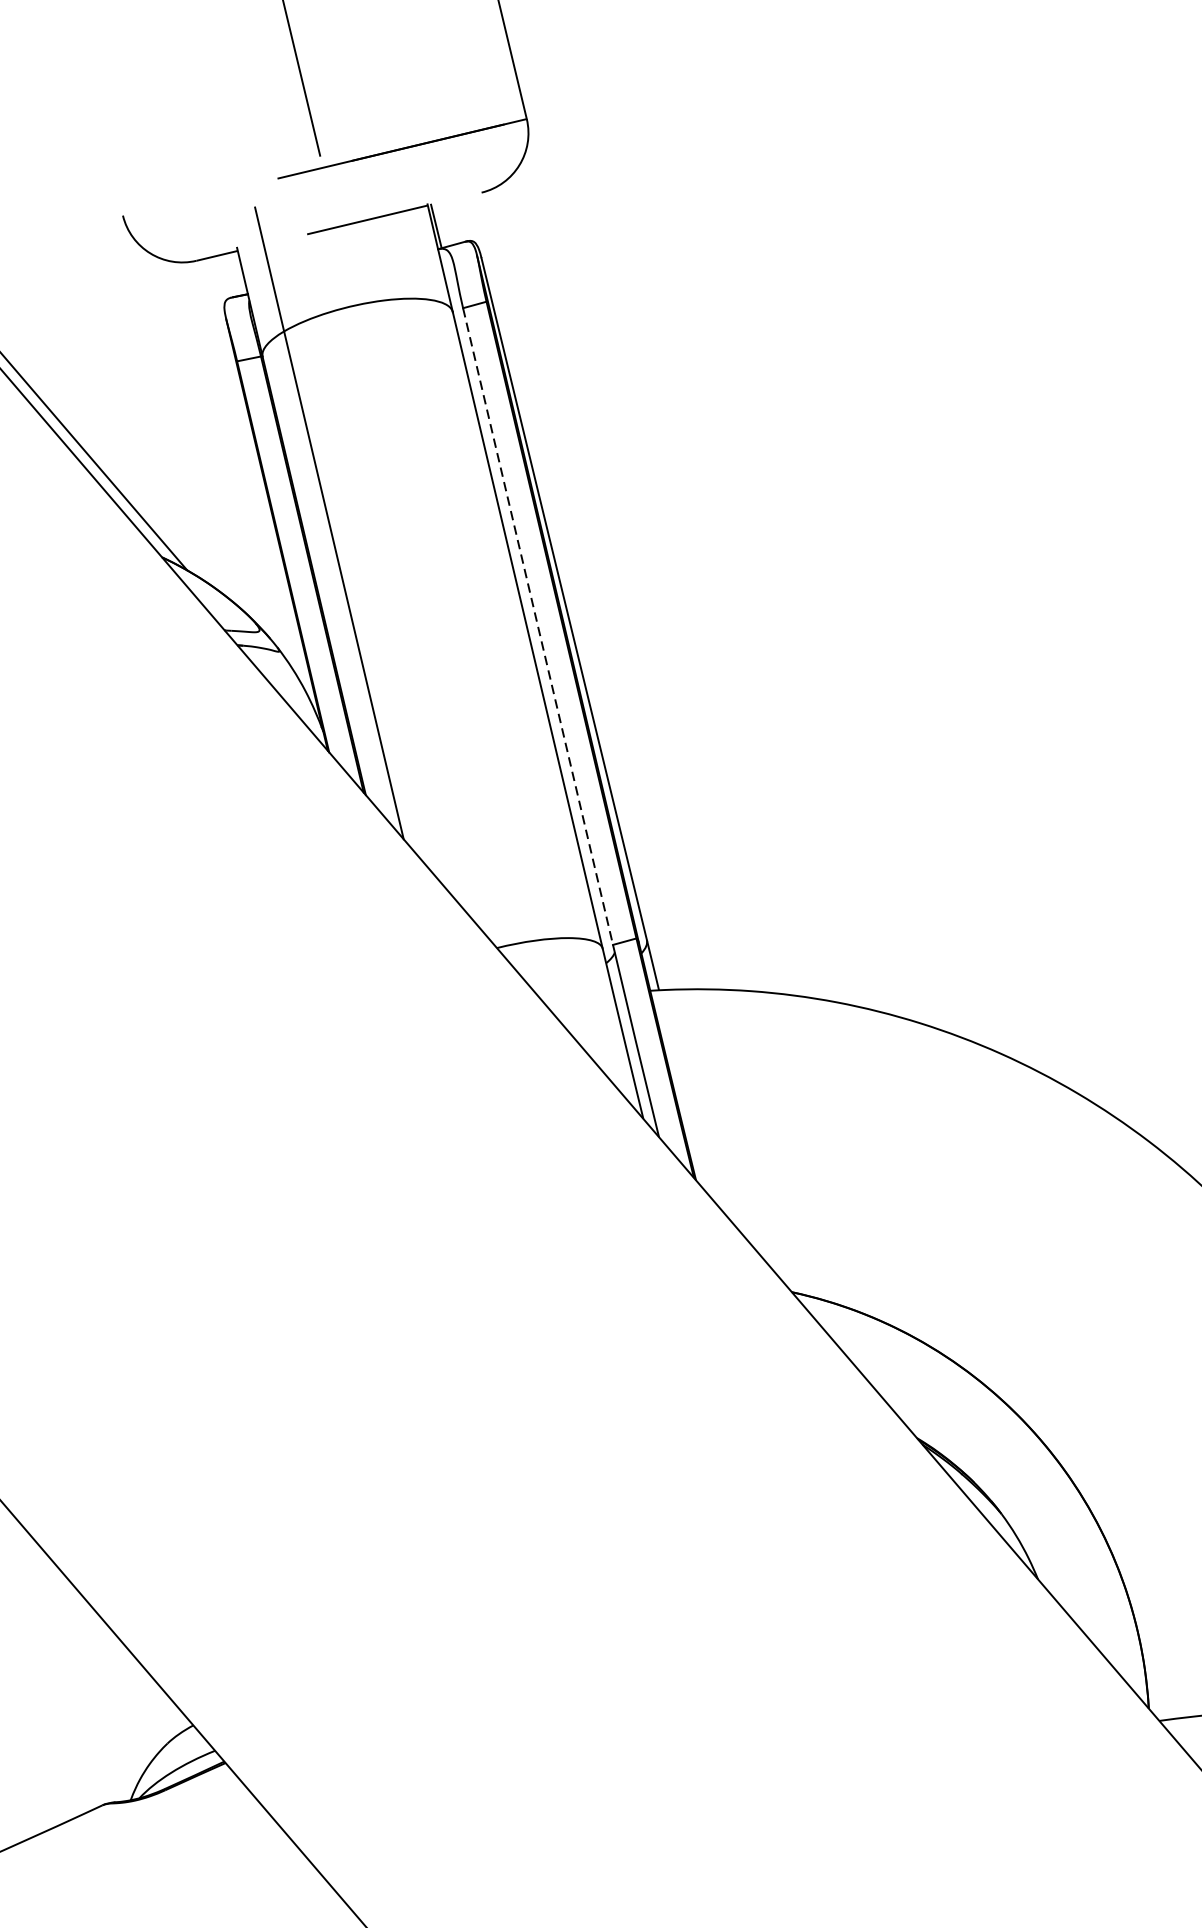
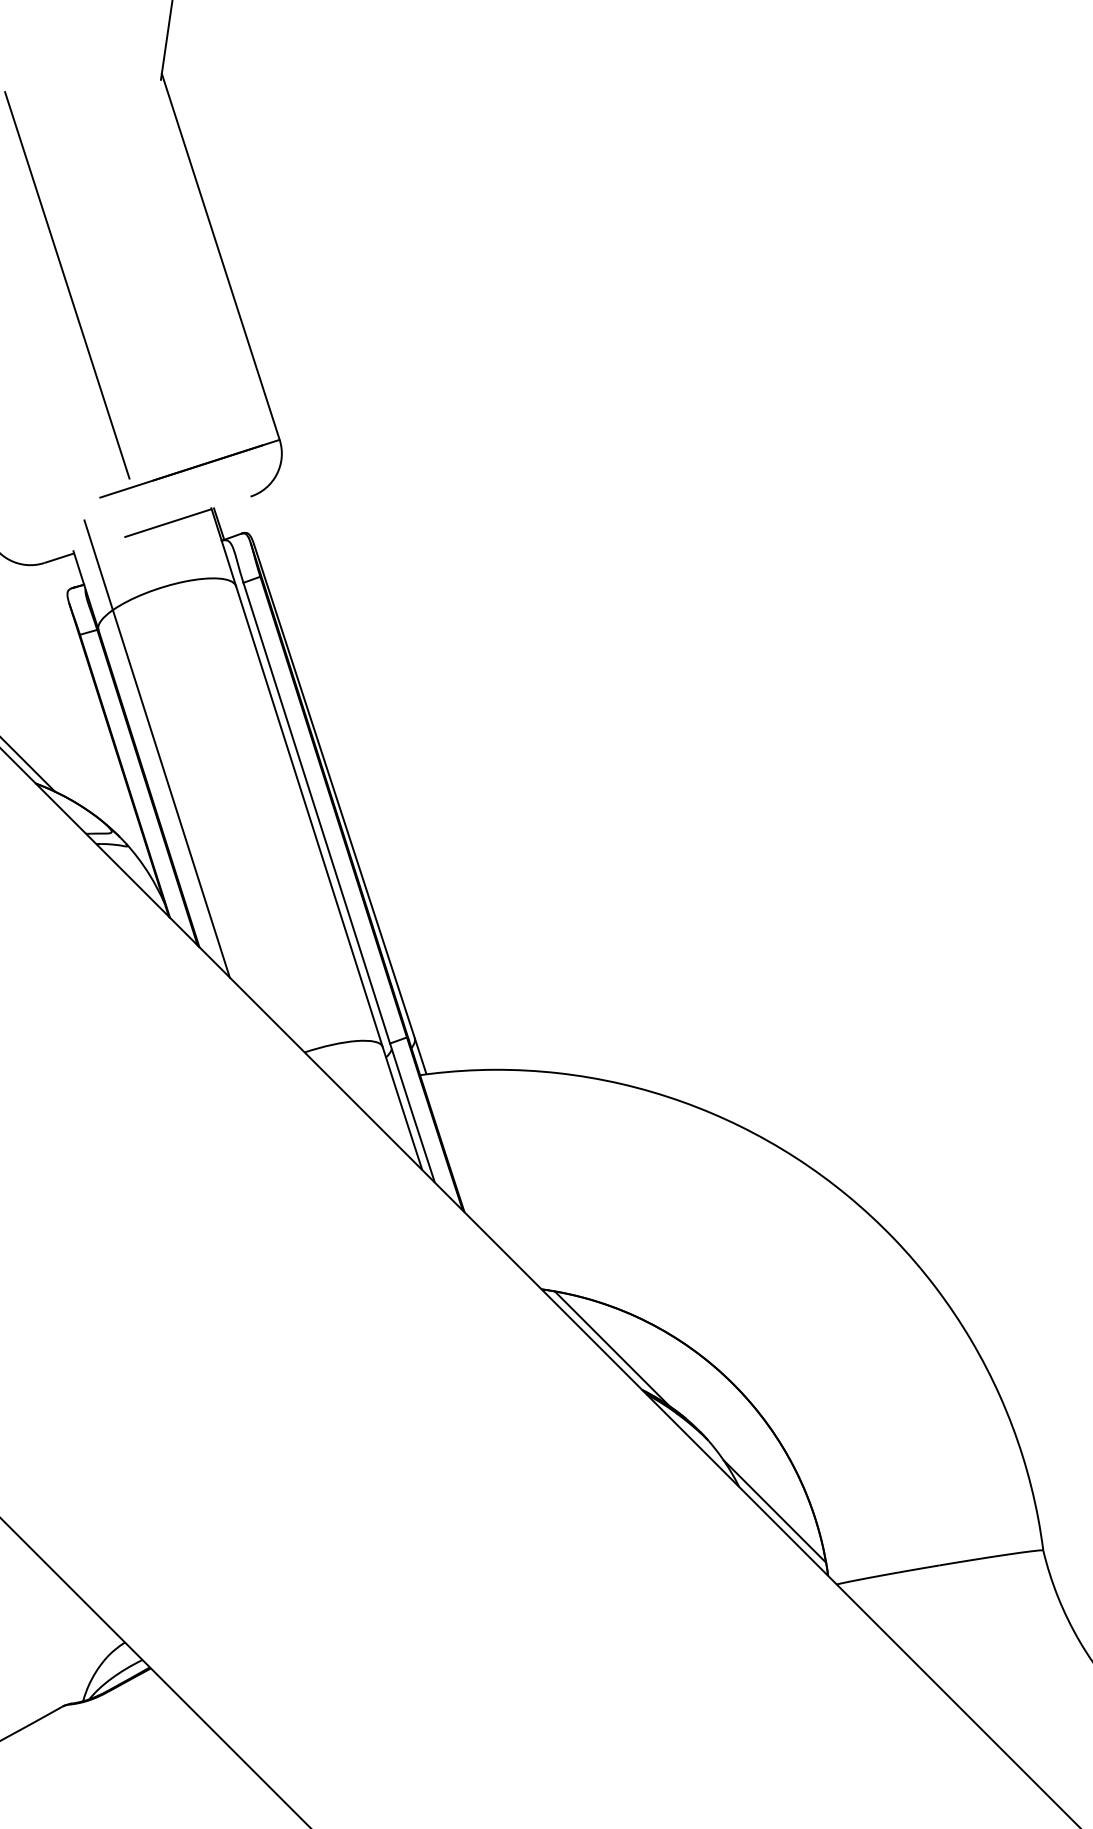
line: (537, 626) -> (316, 813), dashed -> solid
line: (880, 1379) -> (611, 1348), added
line: (1083, 1616) -> (774, 1511), added

